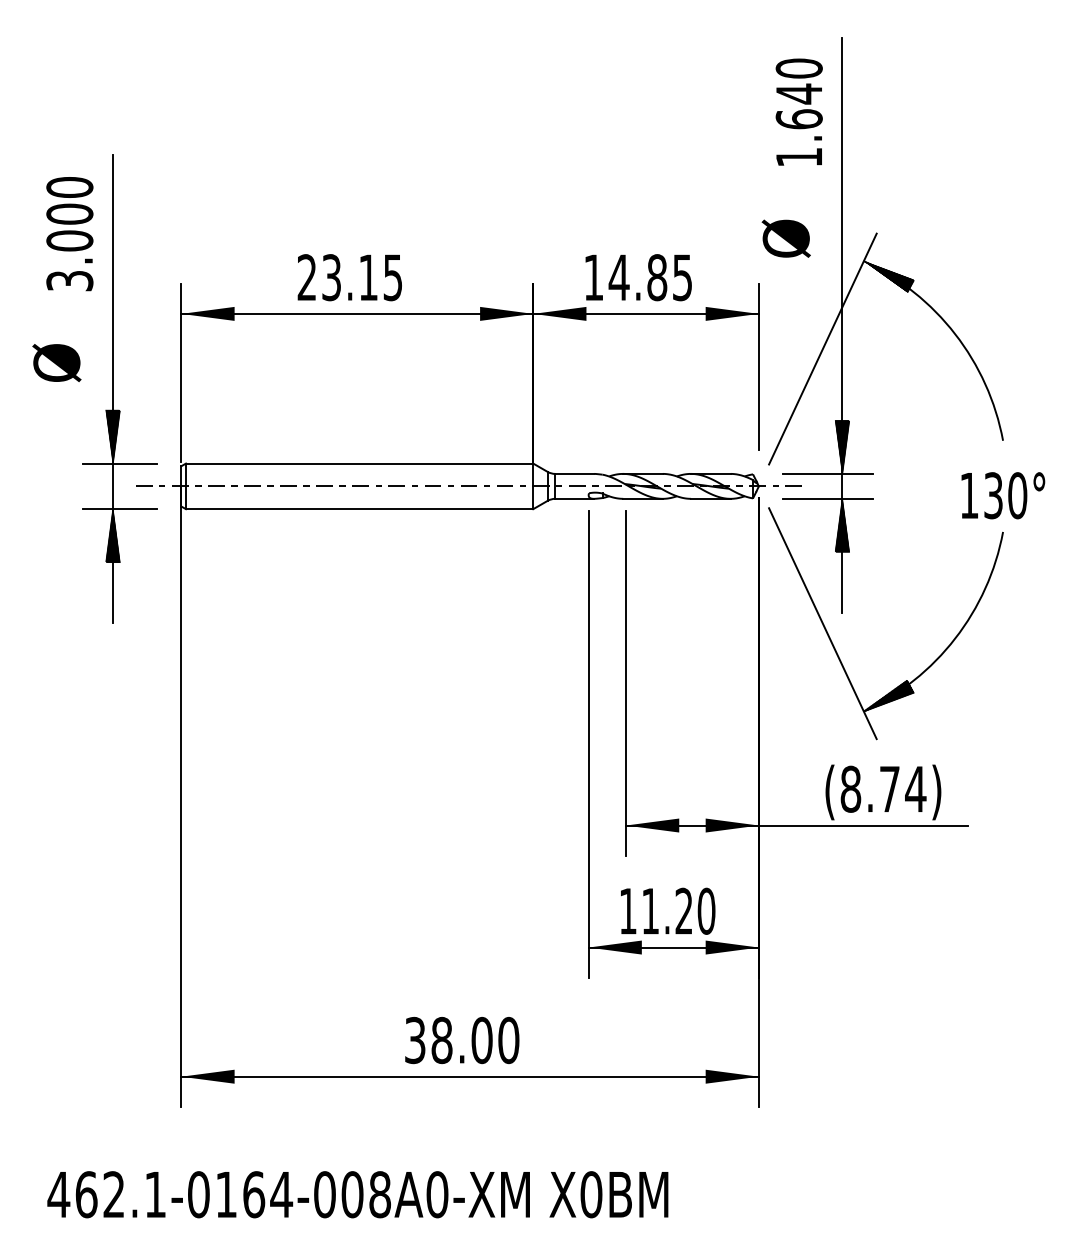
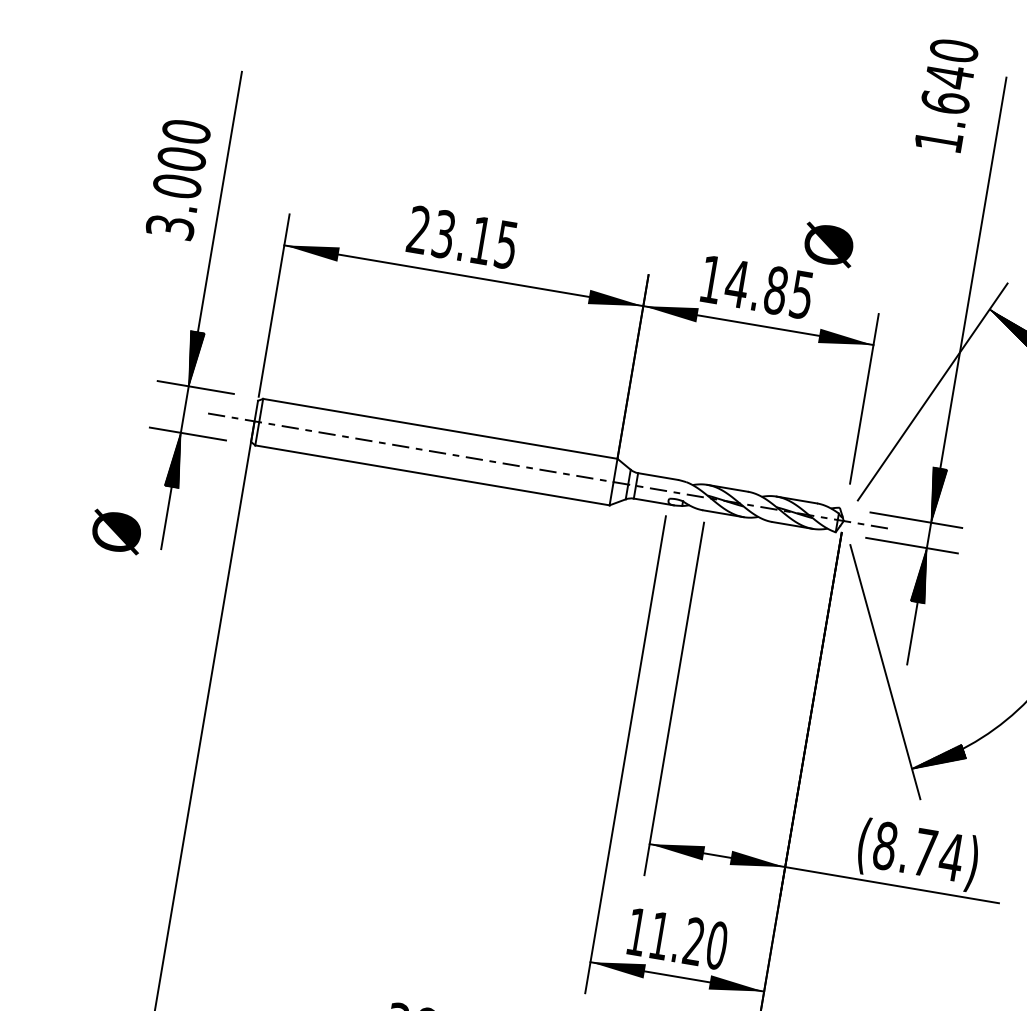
text: (798, 111) -> (945, 94), moved
text: (69, 234) -> (177, 179), moved
text: (785, 238) -> (828, 244), moved
text: (56, 362) -> (116, 531), moved

